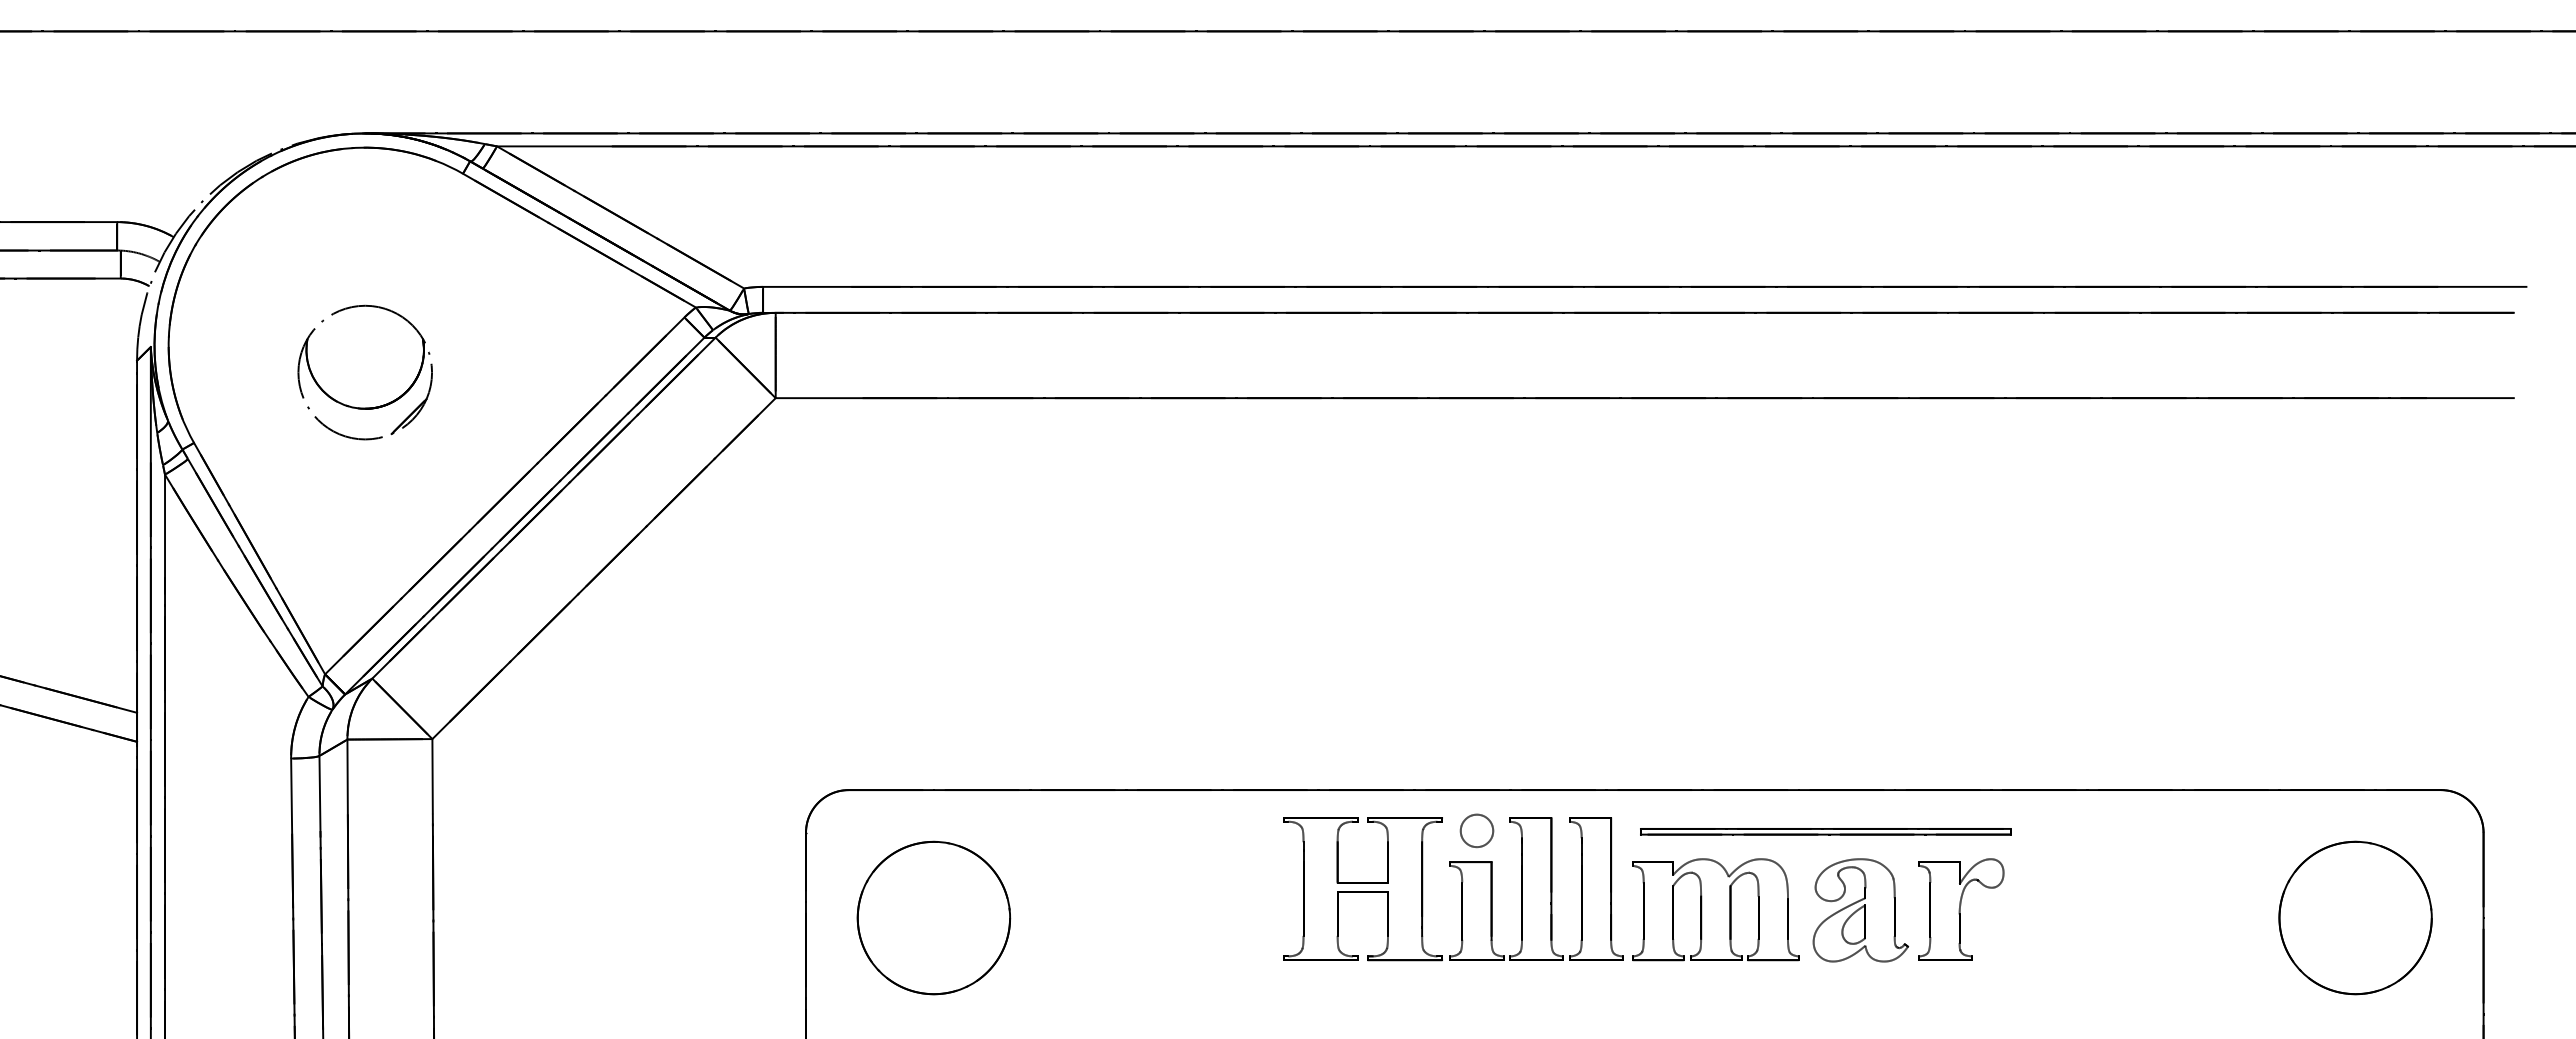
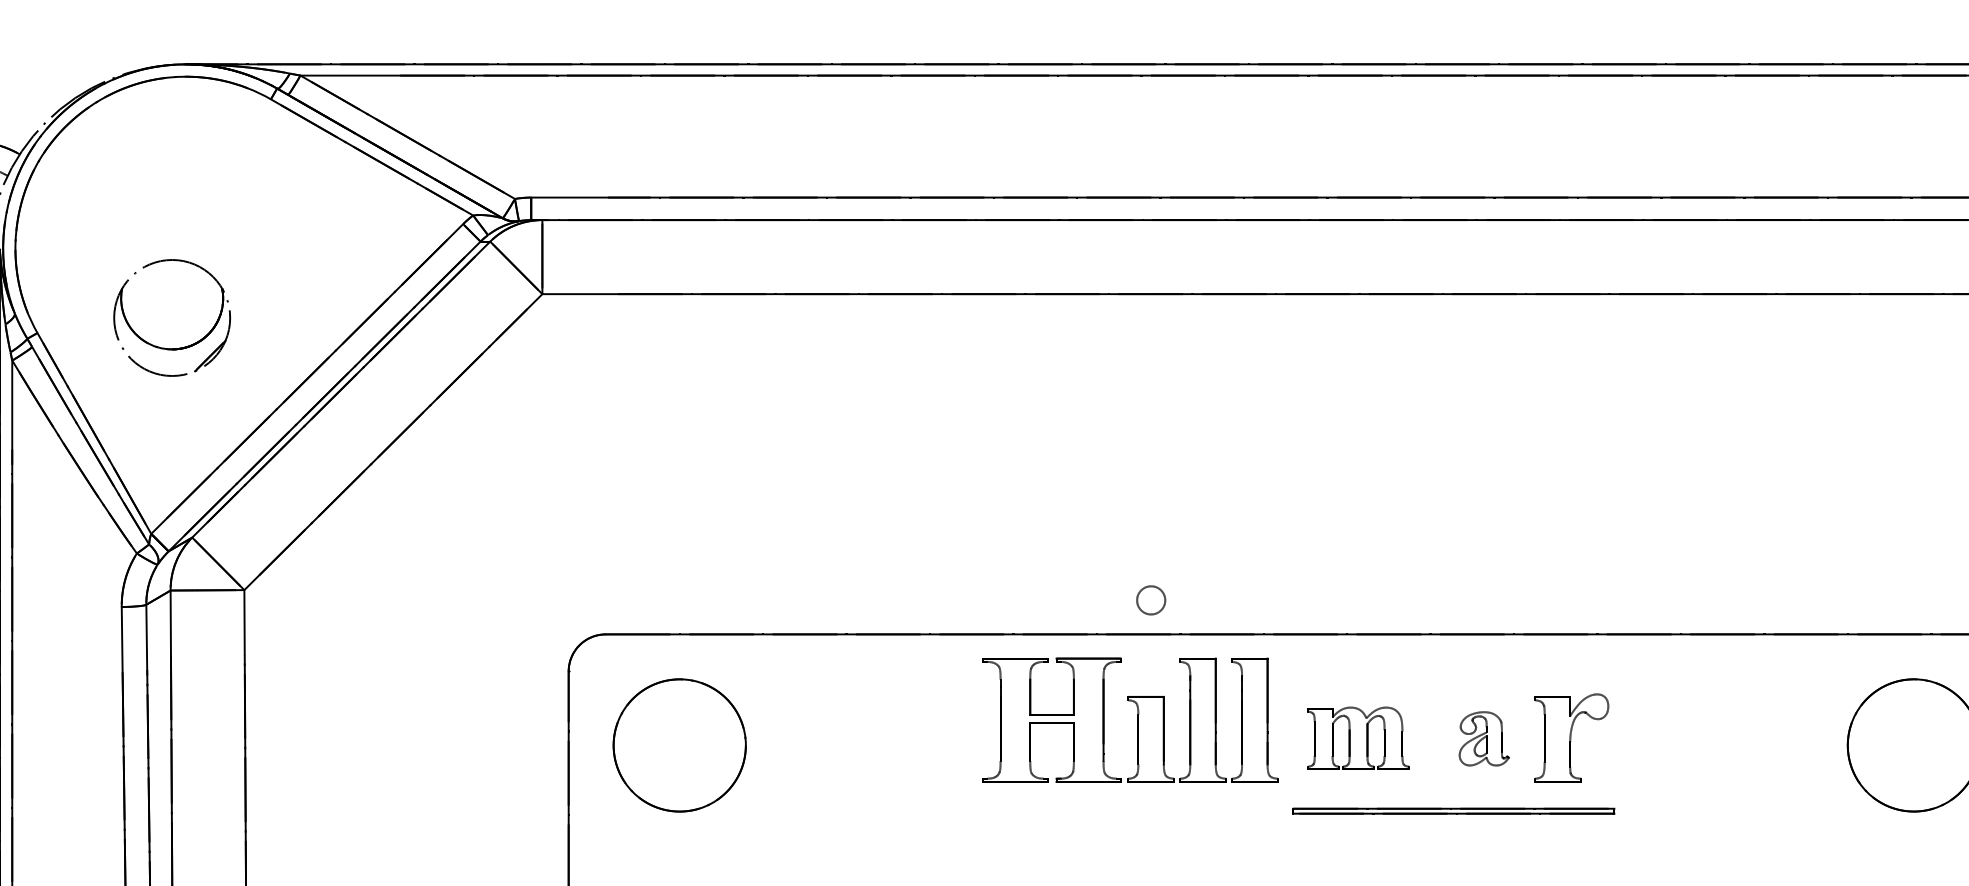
part: (364, 407) -> (171, 348), moved
part: (1476, 830) -> (1150, 600), moved
part: (1825, 831) -> (1453, 810), moved
part: (1715, 909) -> (1358, 738), size x0.7
part: (1860, 910) -> (1484, 738), size x0.6

